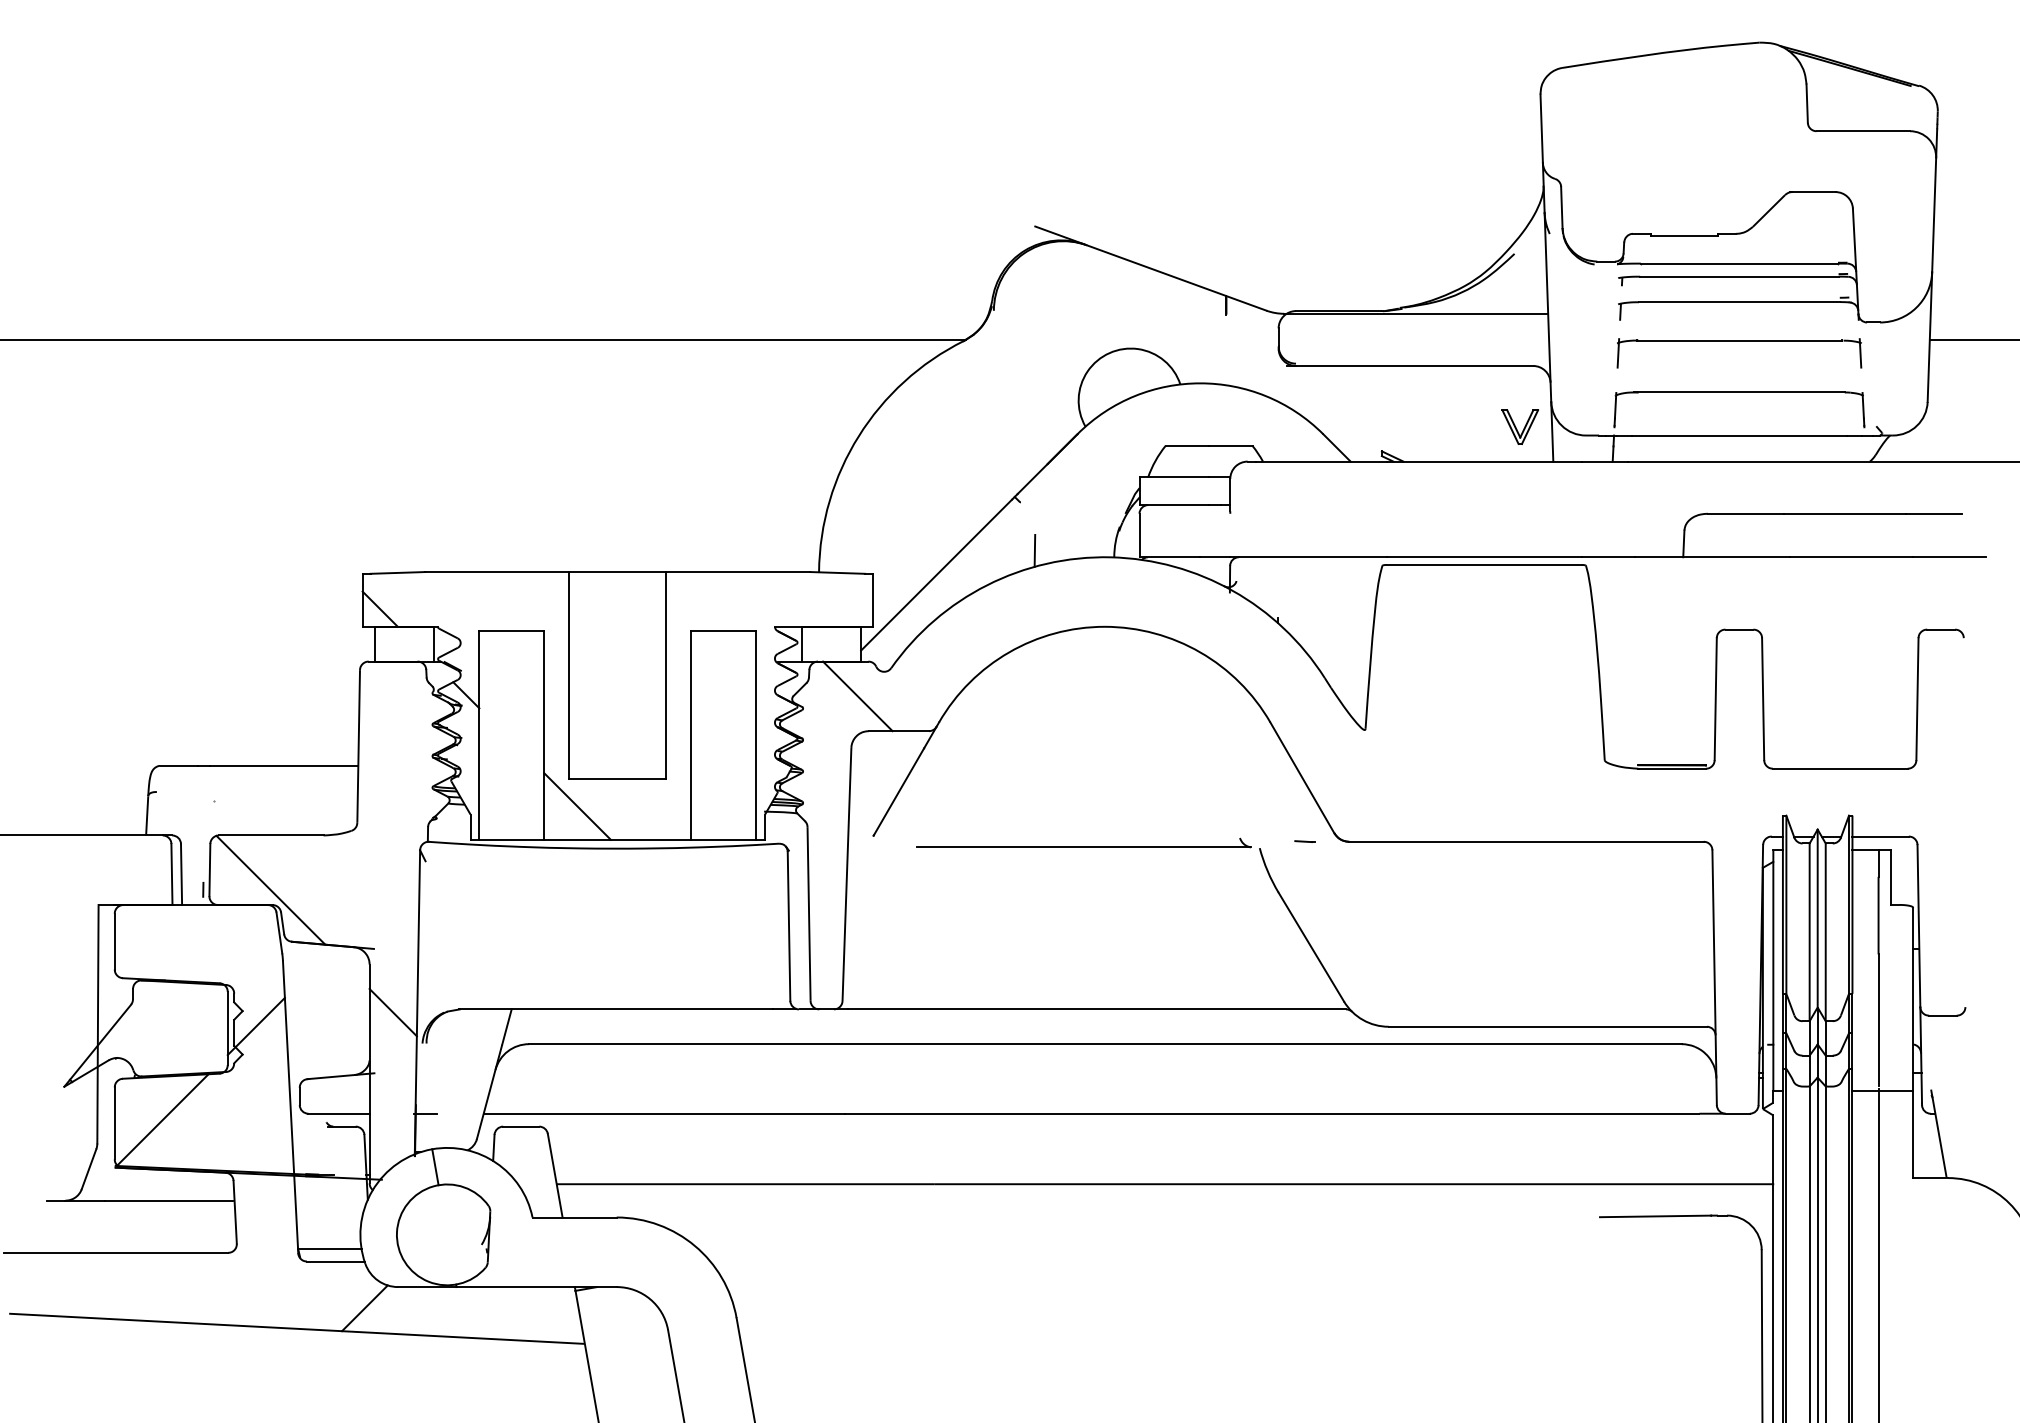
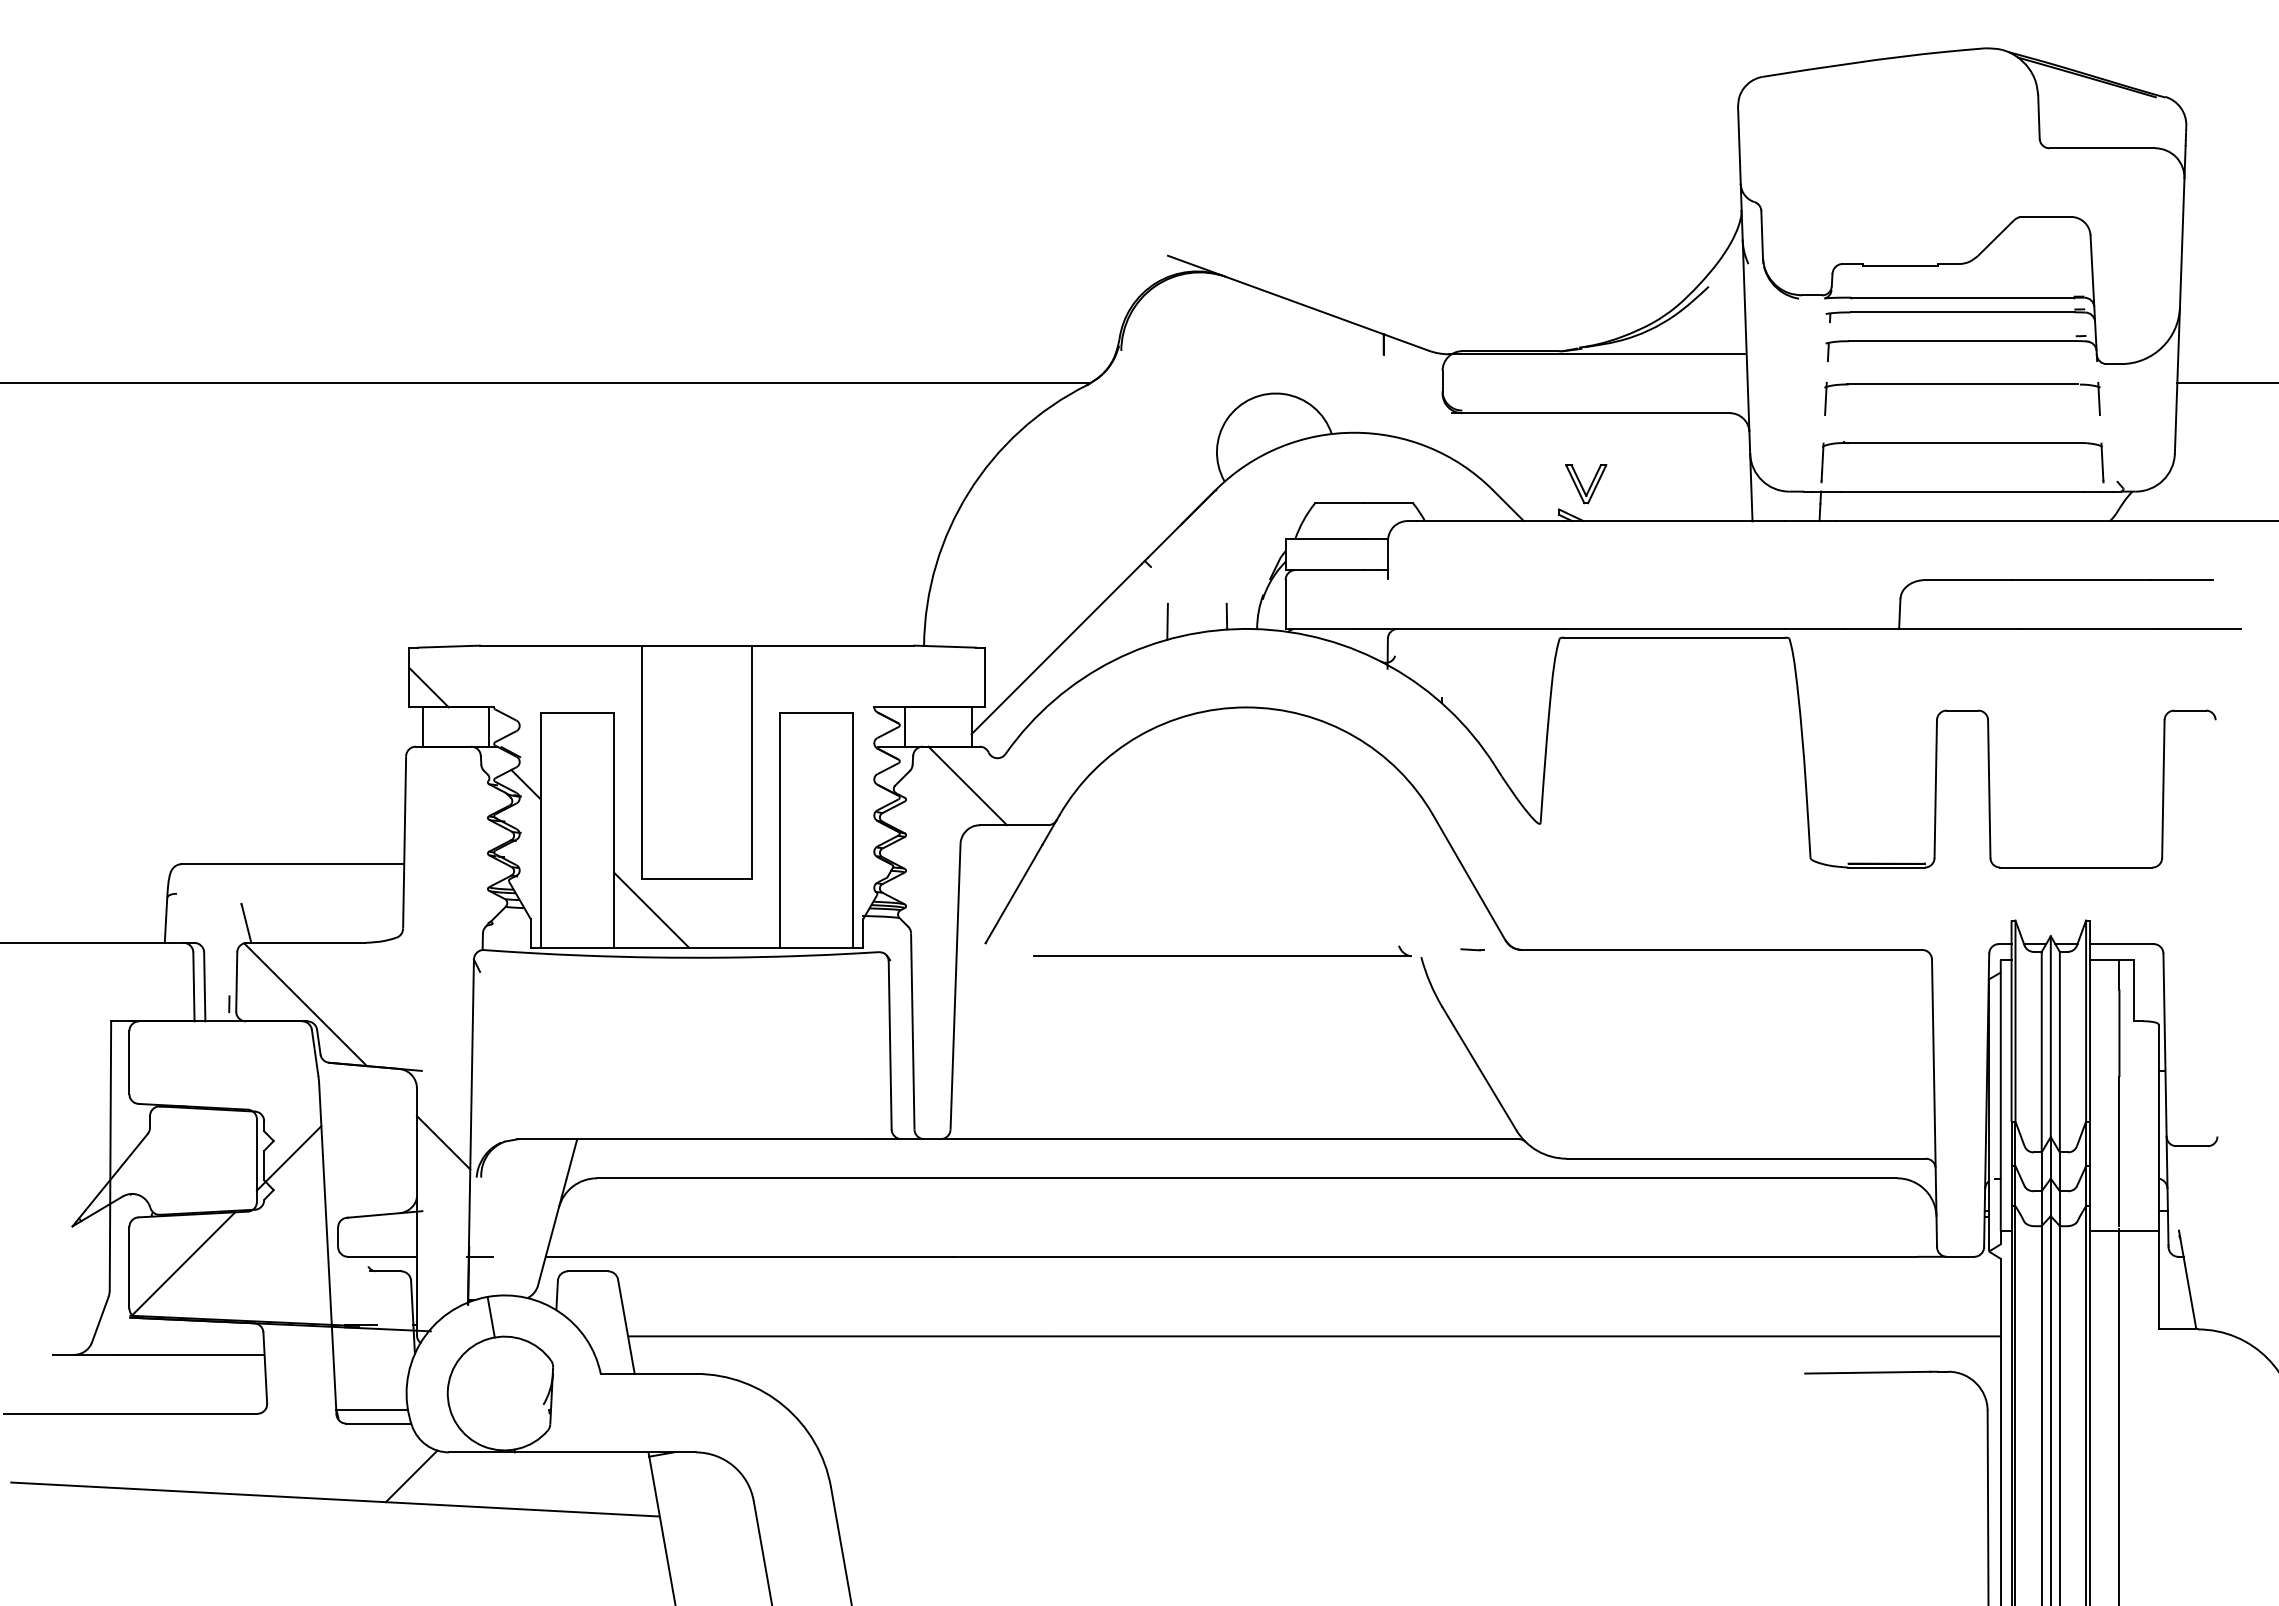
part: (1520, 427) -> (1586, 484), moved
line: (1087, 546) -> (1226, 616), added
line: (218, 817) -> (246, 922), added

